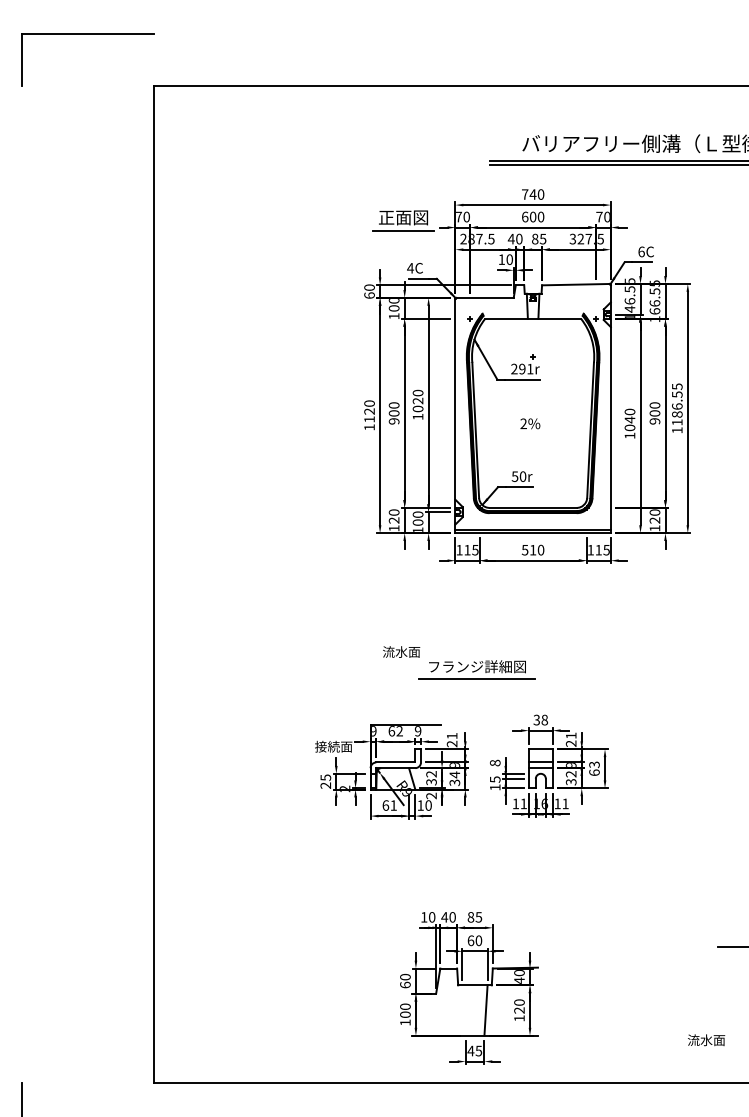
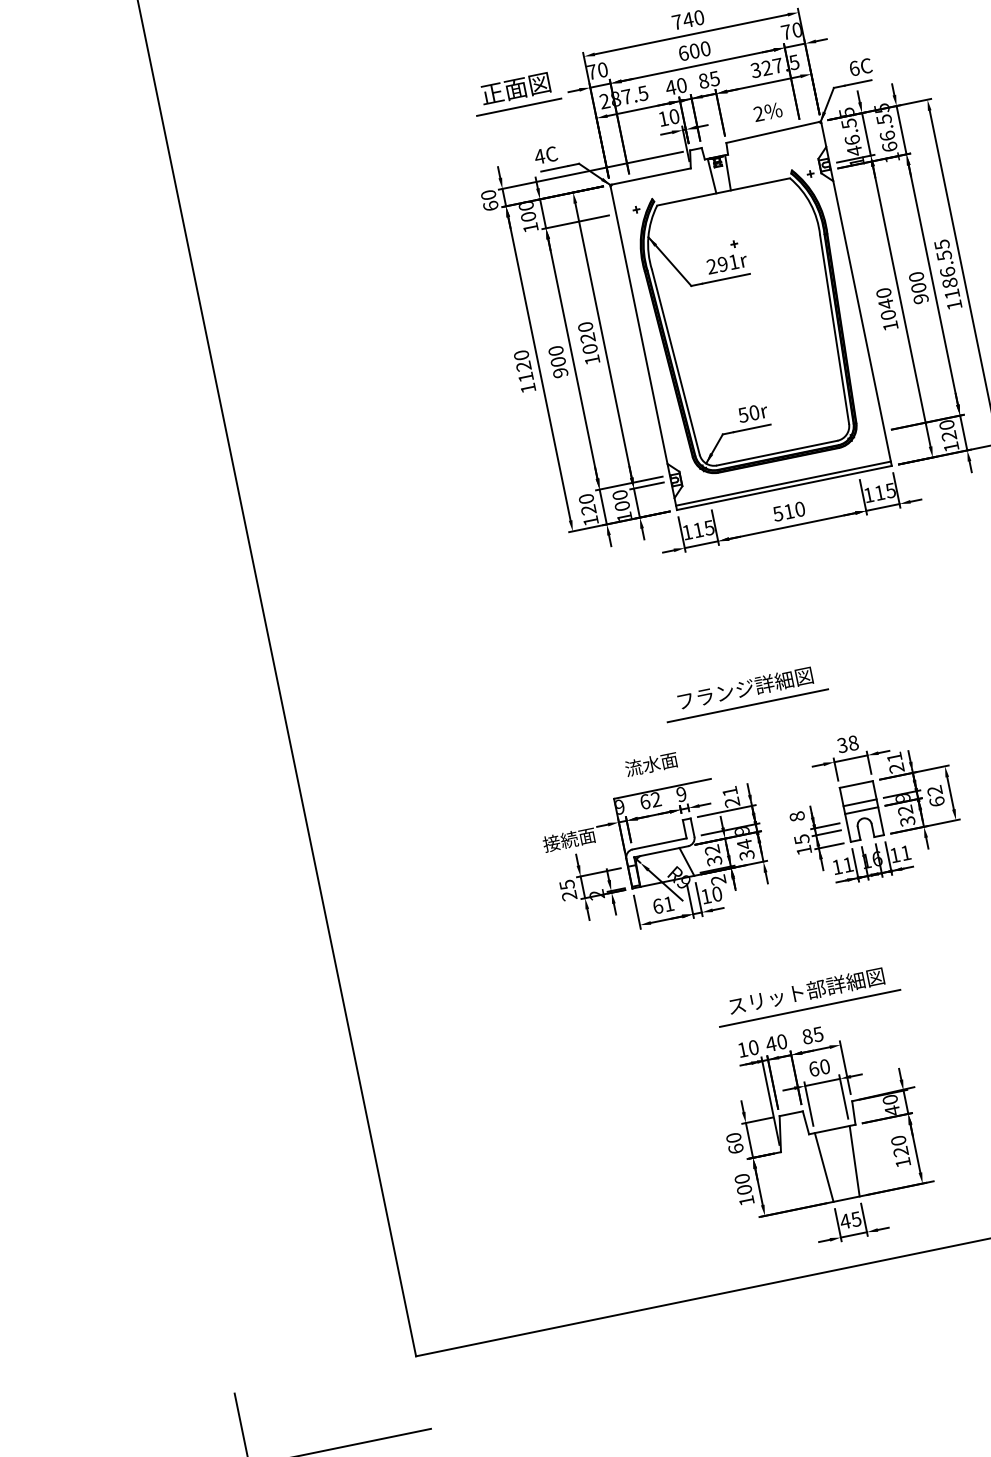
text: (530, 423) -> (768, 111), moved
text: (401, 651) -> (651, 763), moved
text: (594, 764) -> (934, 790), 63 -> 62
part: (476, 888) -> (806, 995), added
line: (463, 1010) -> (823, 1167), added

